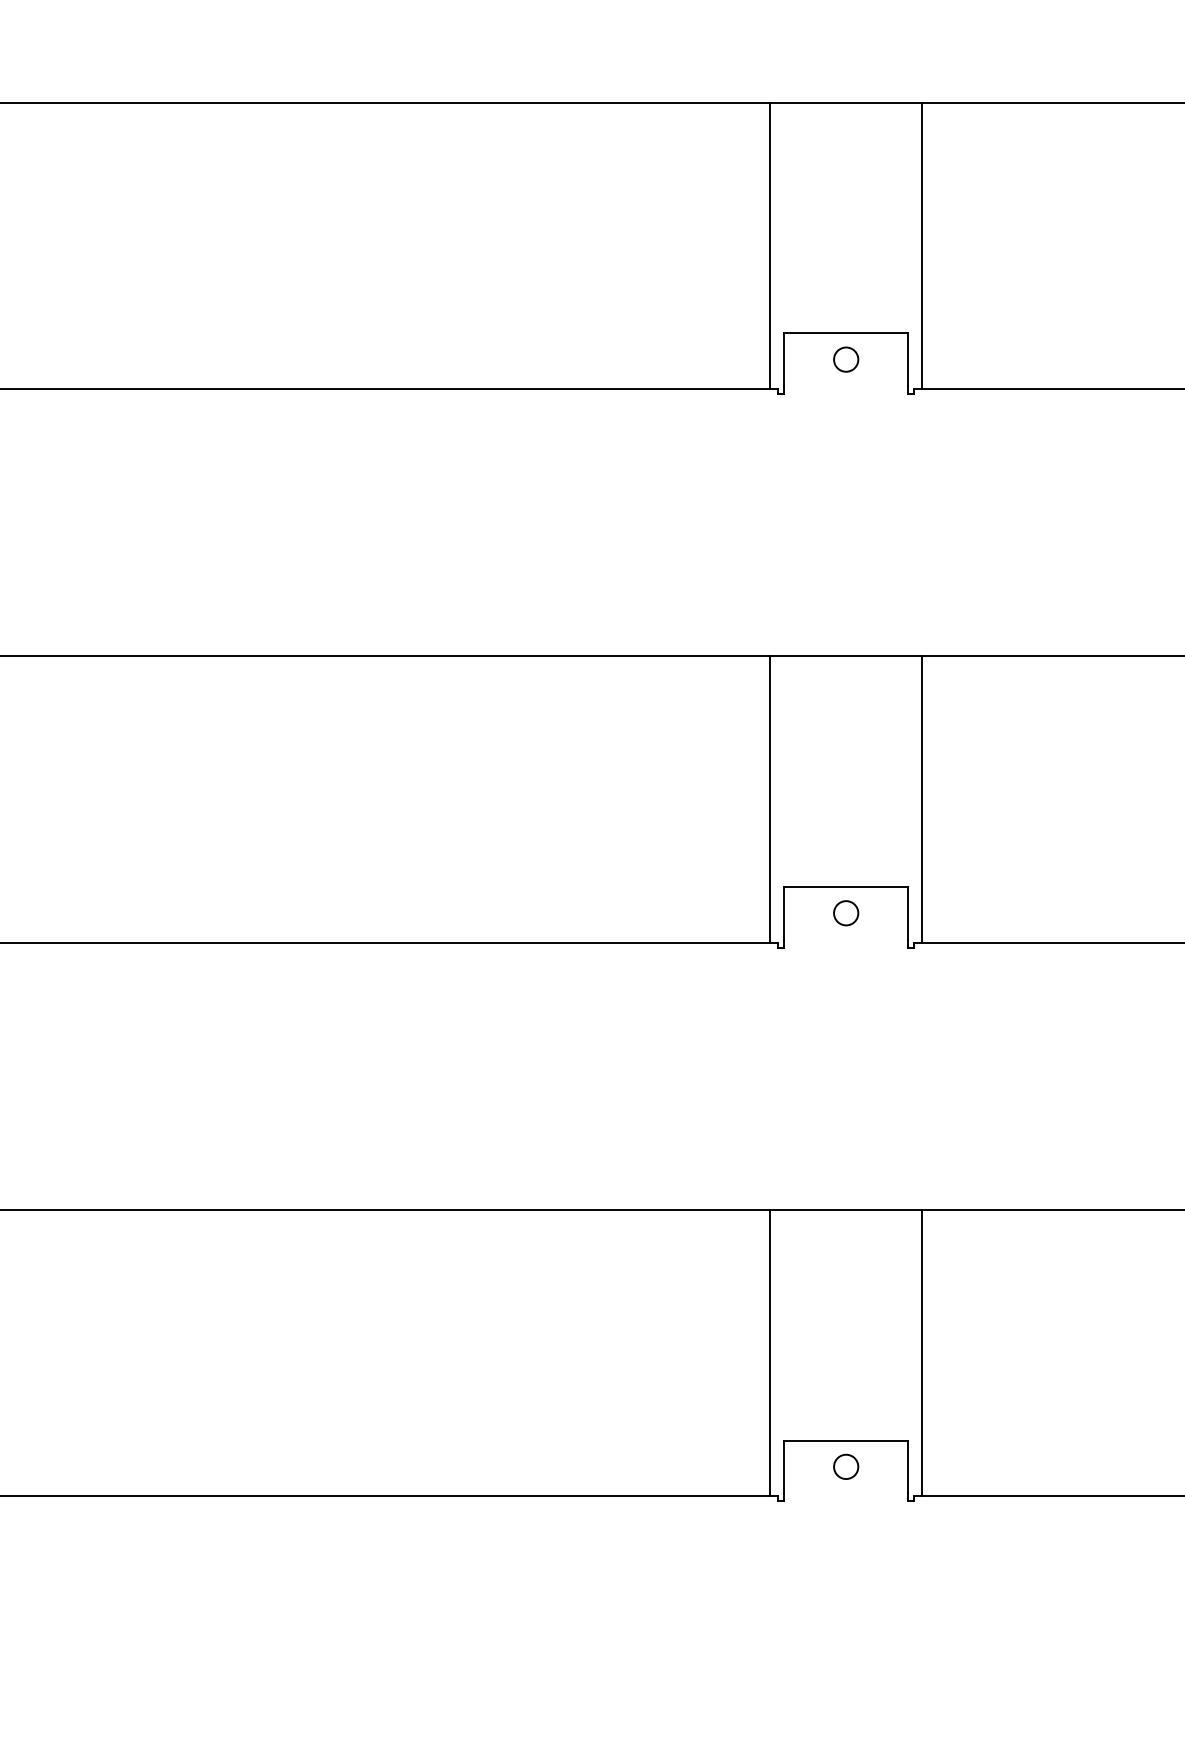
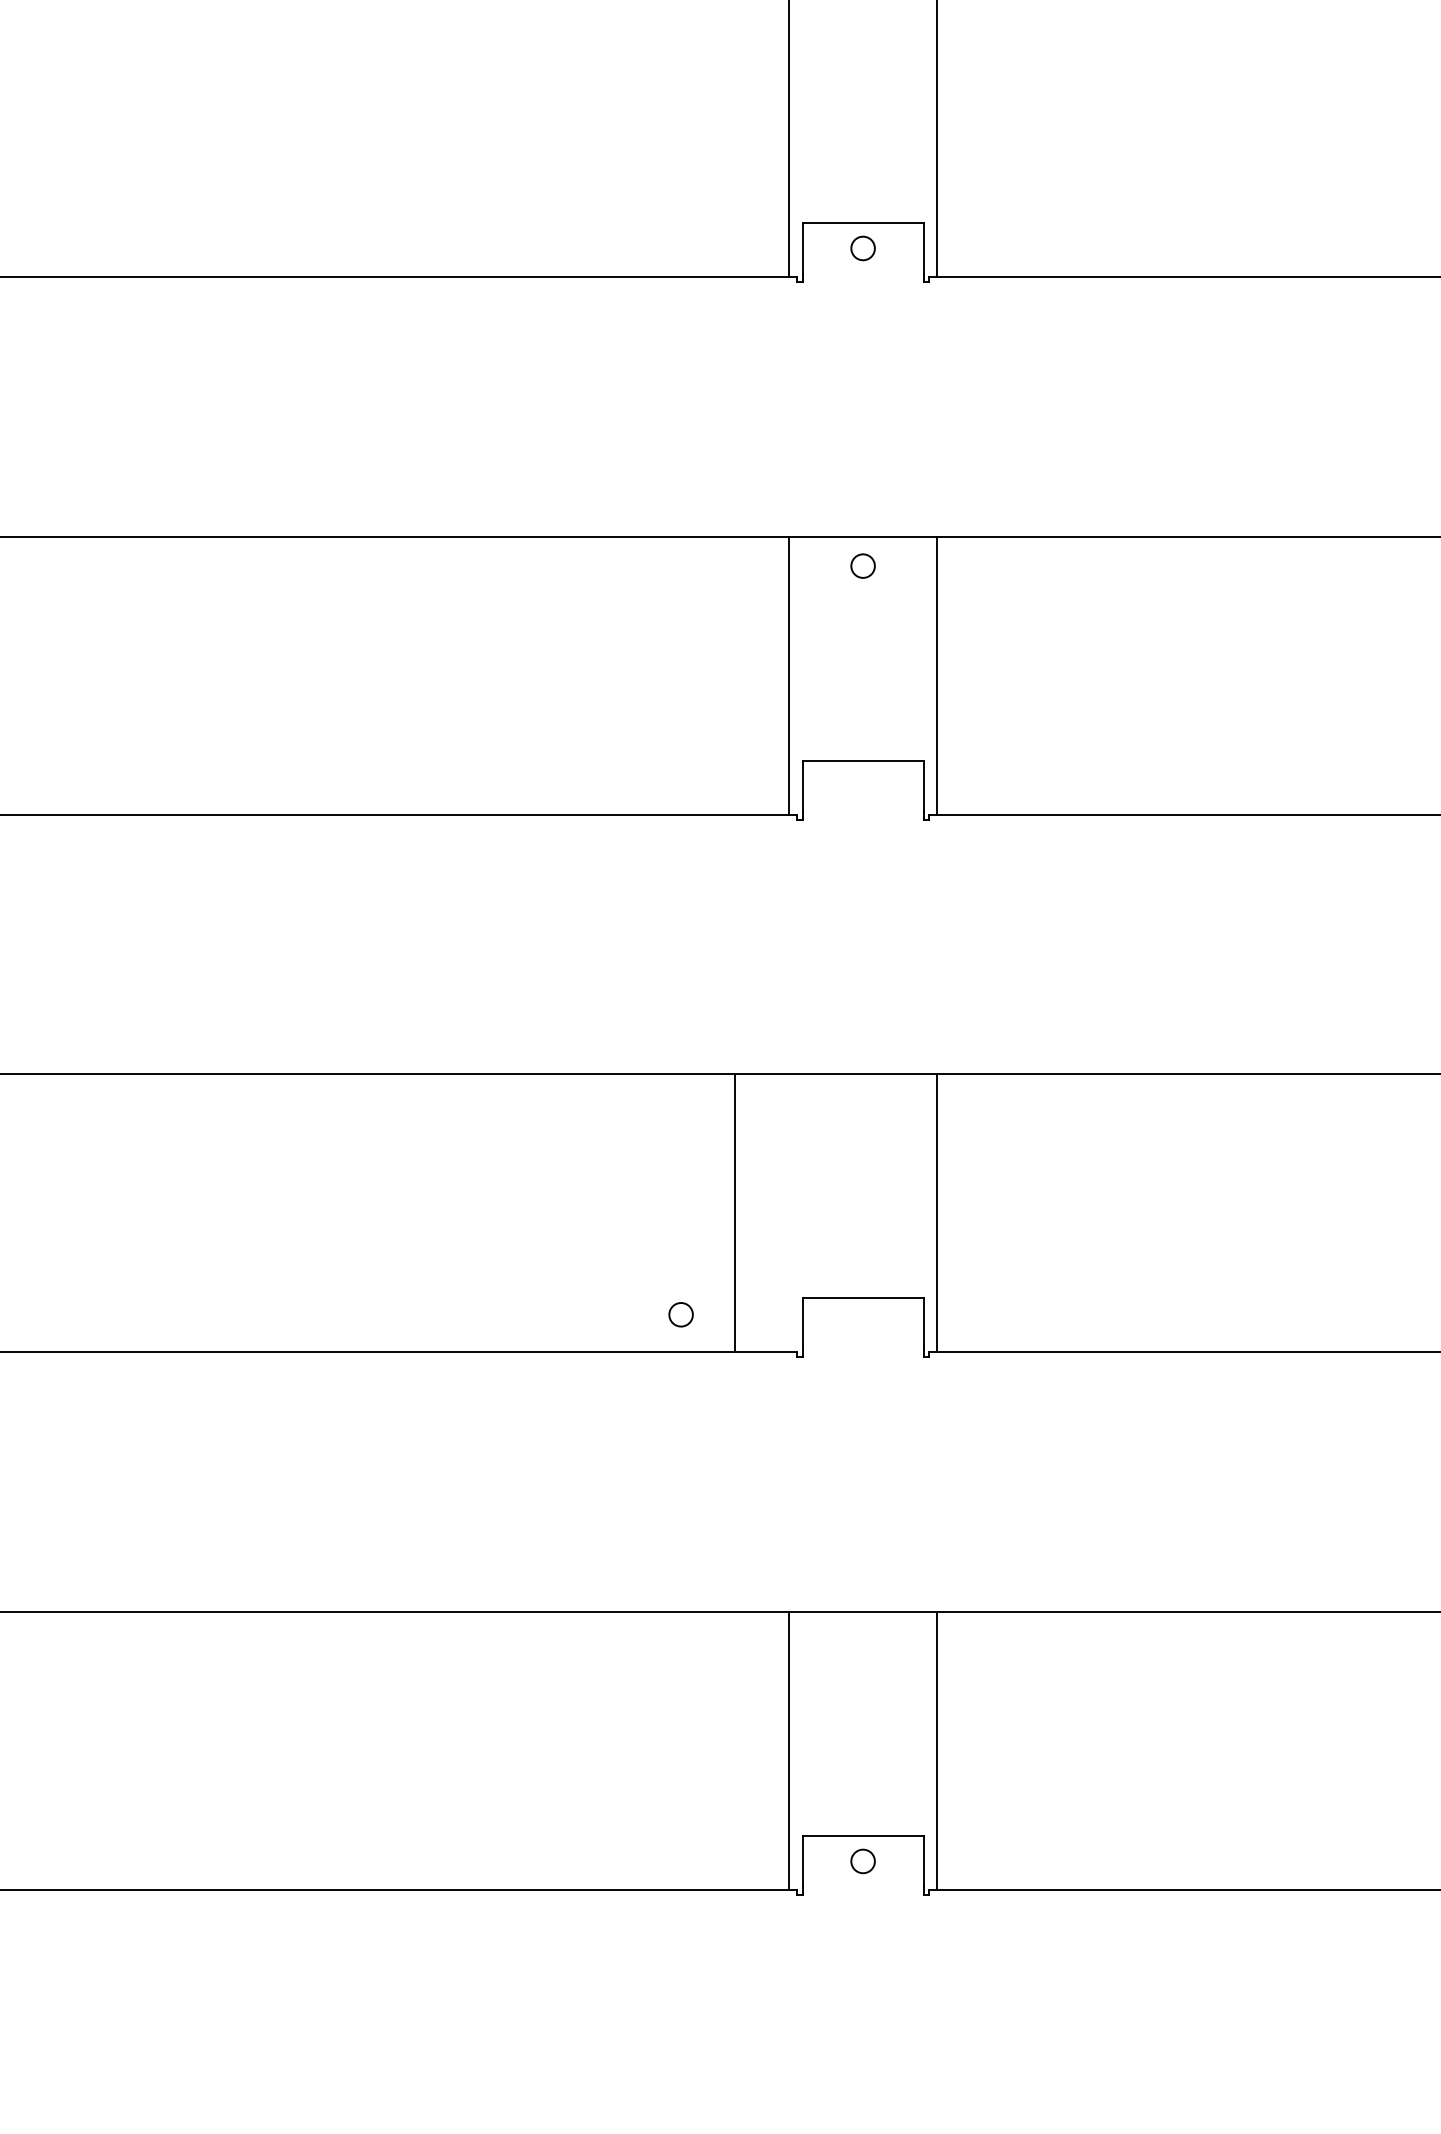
circle: (845, 912) -> (862, 565), moved
line: (770, 1353) -> (735, 1213), moved
circle: (845, 1466) -> (680, 1314), moved

